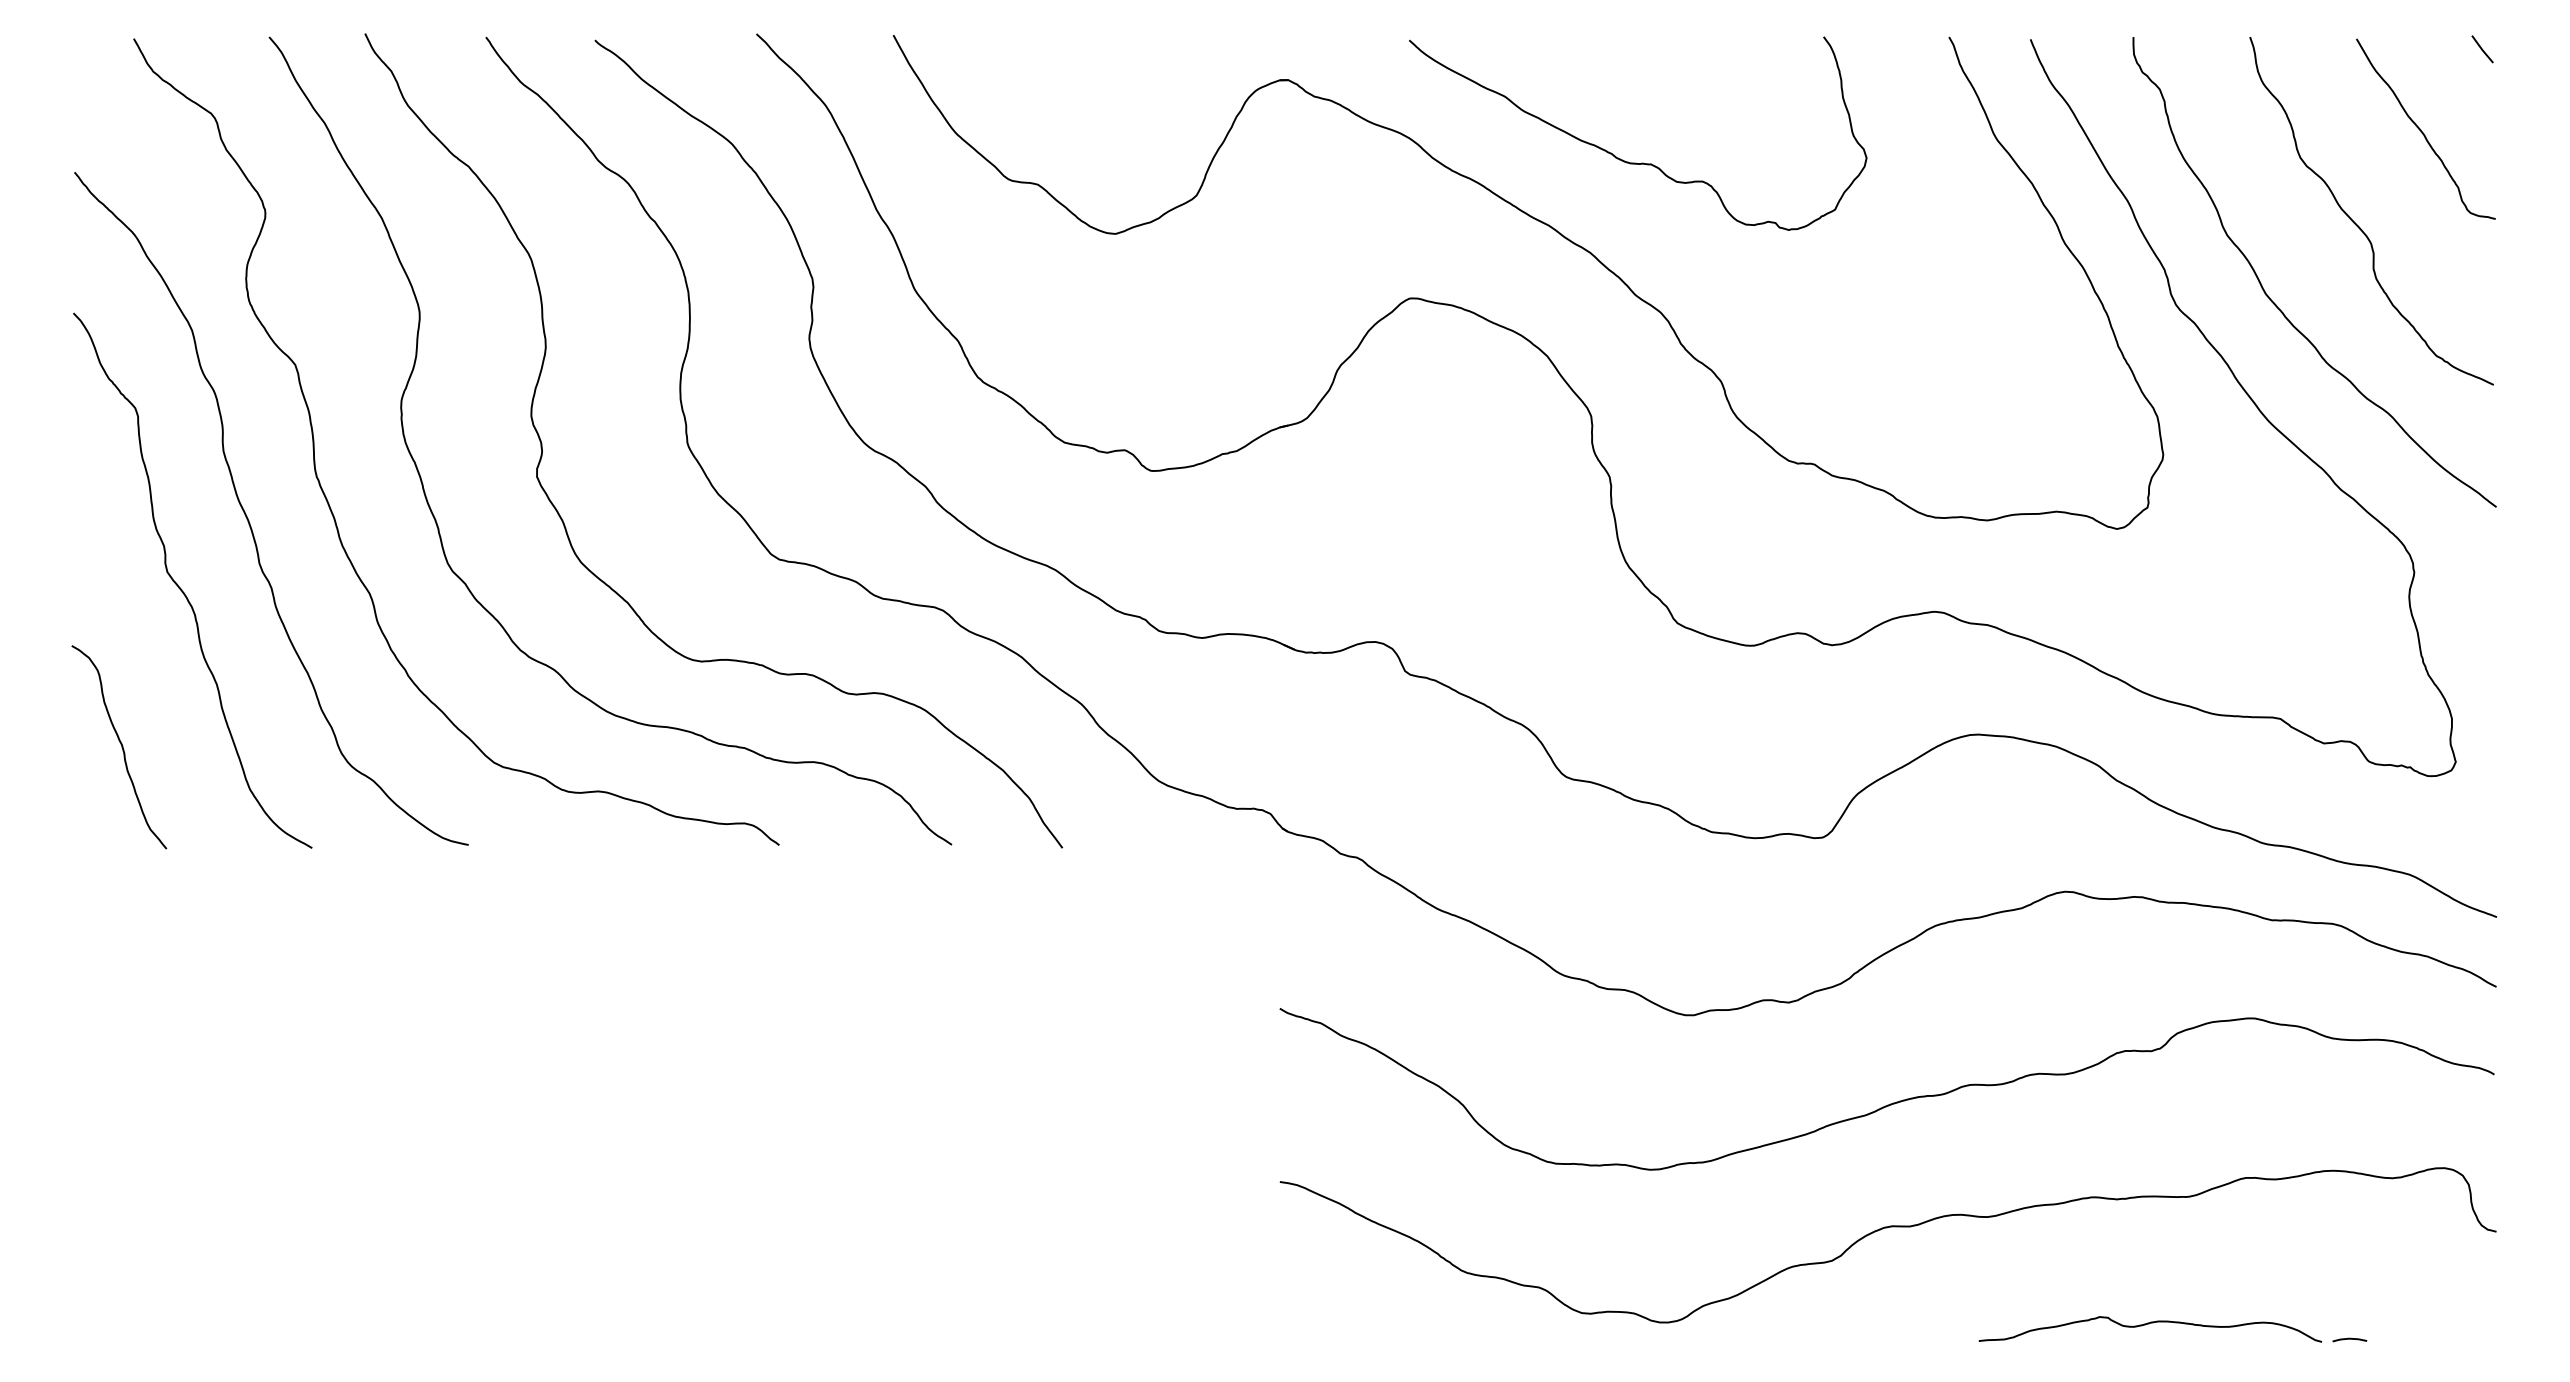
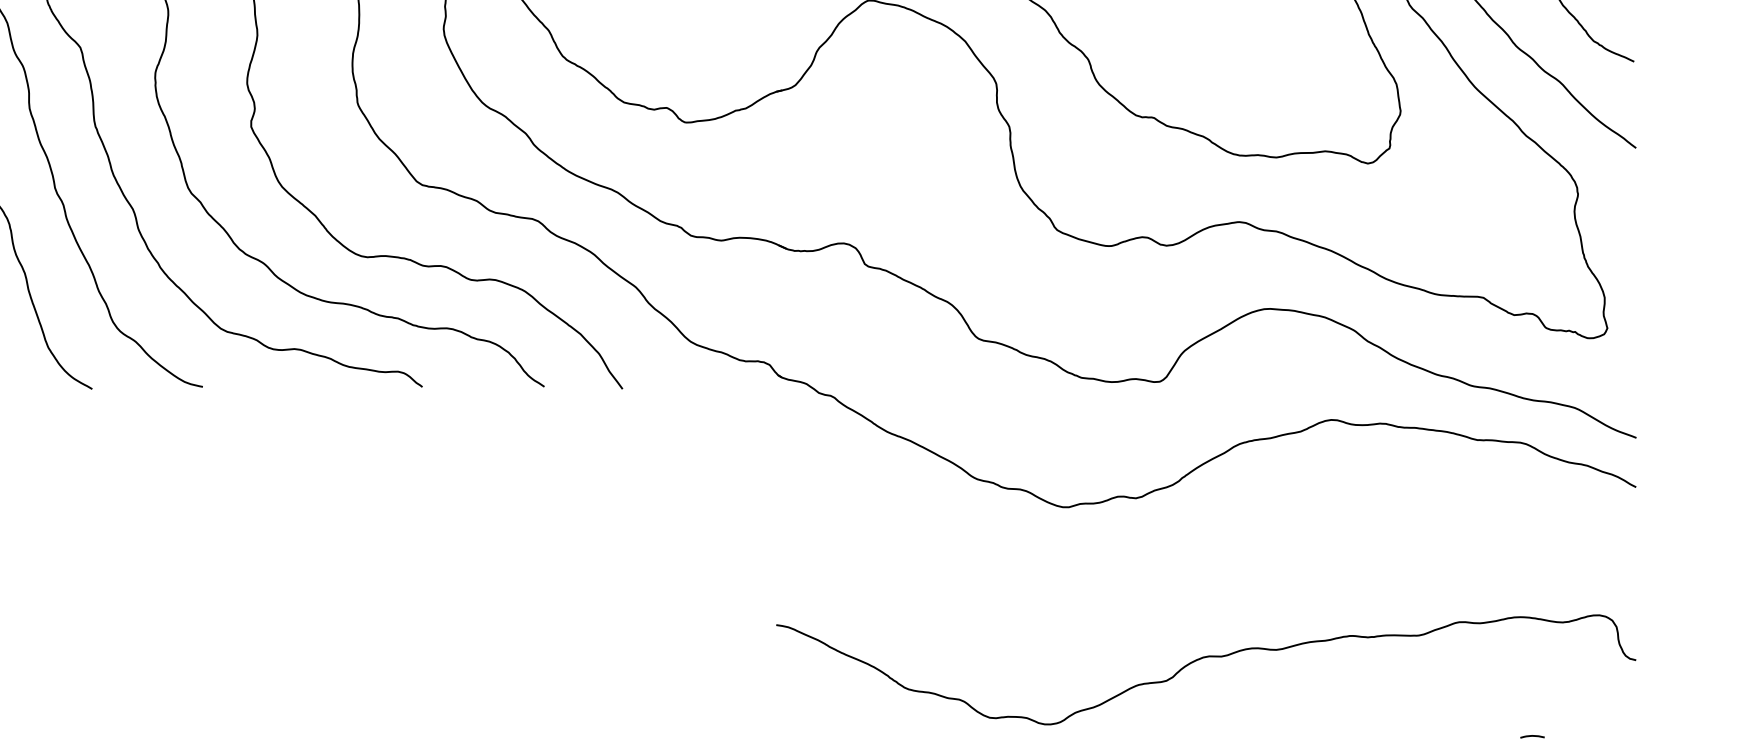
curve: (1890, 1103) -> (1207, 569), removed
curve: (2149, 1324) -> (1390, 725), removed

